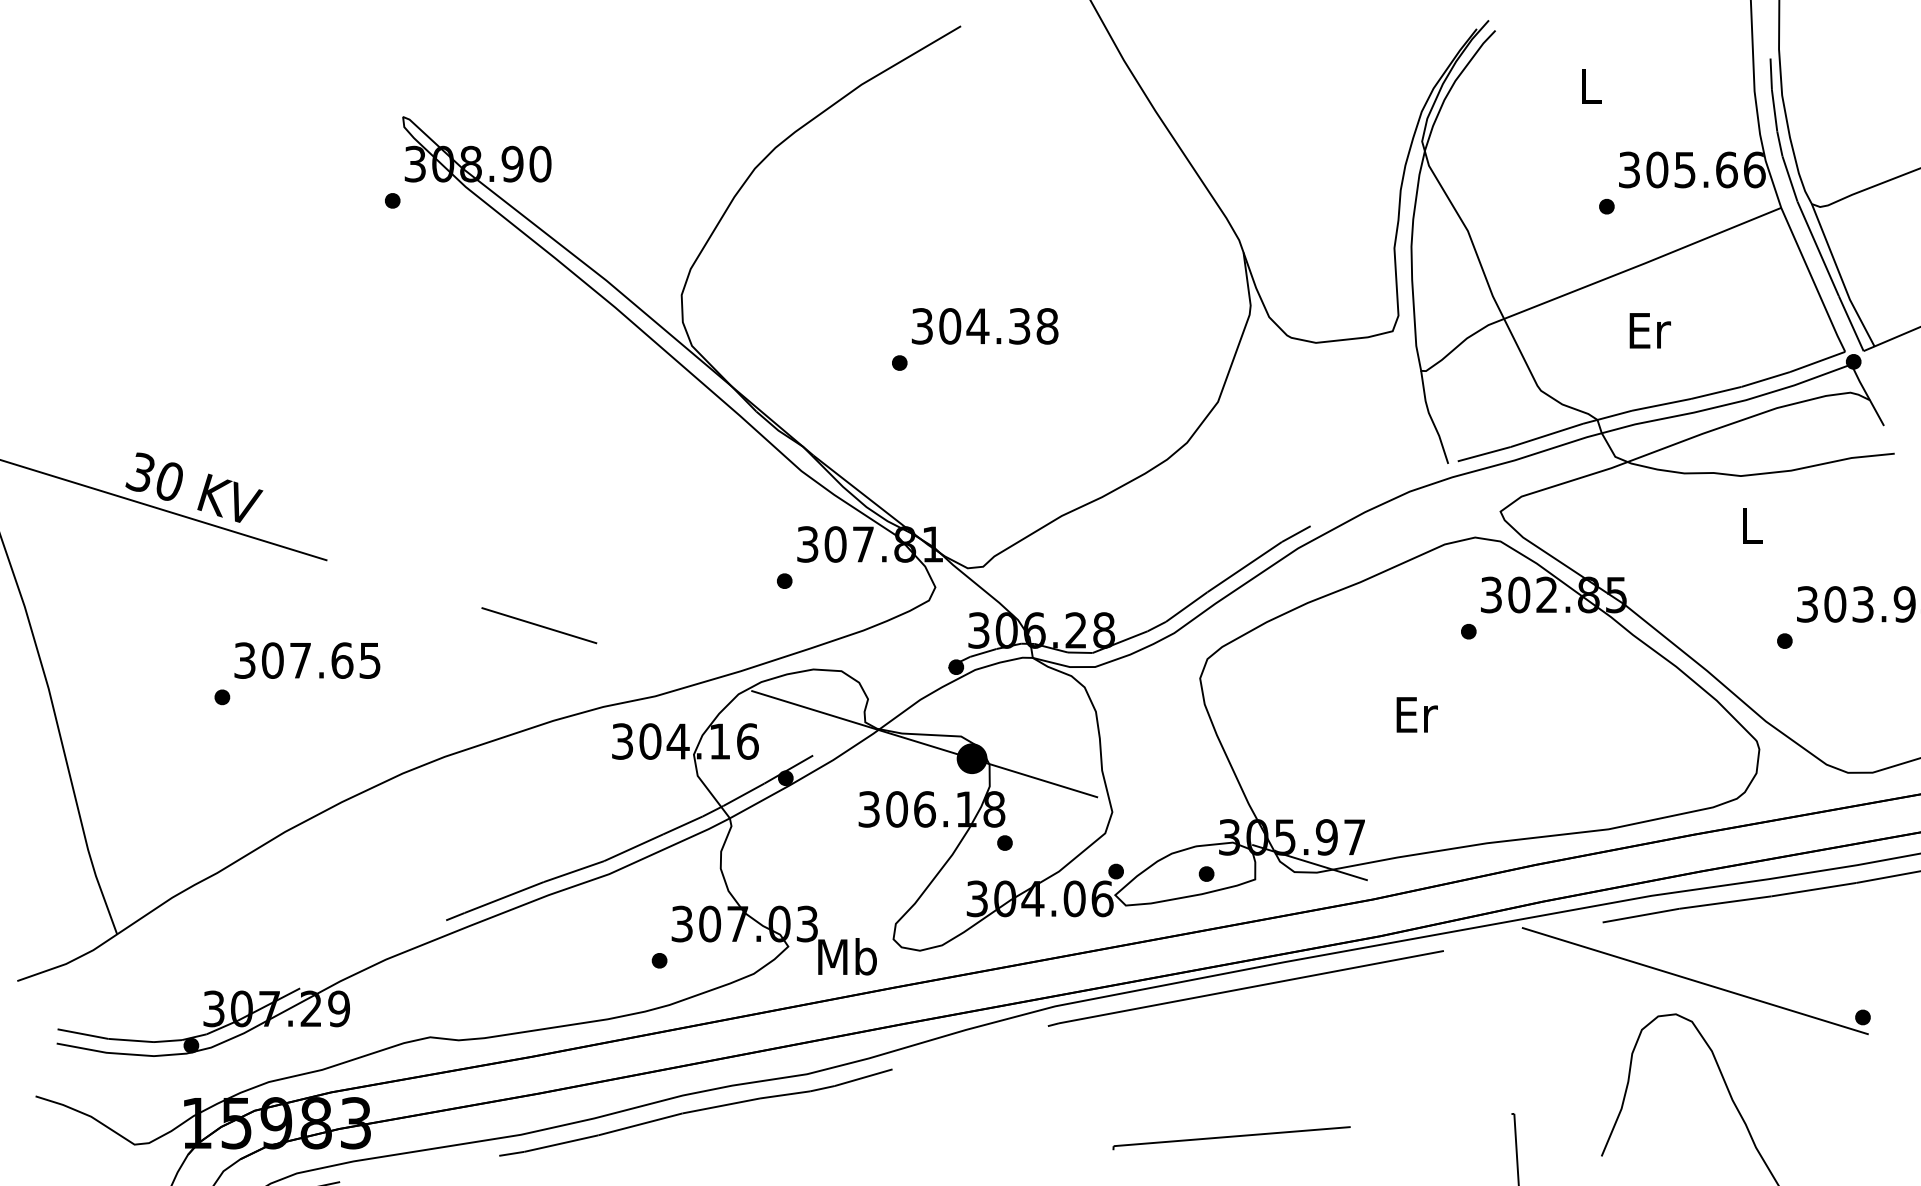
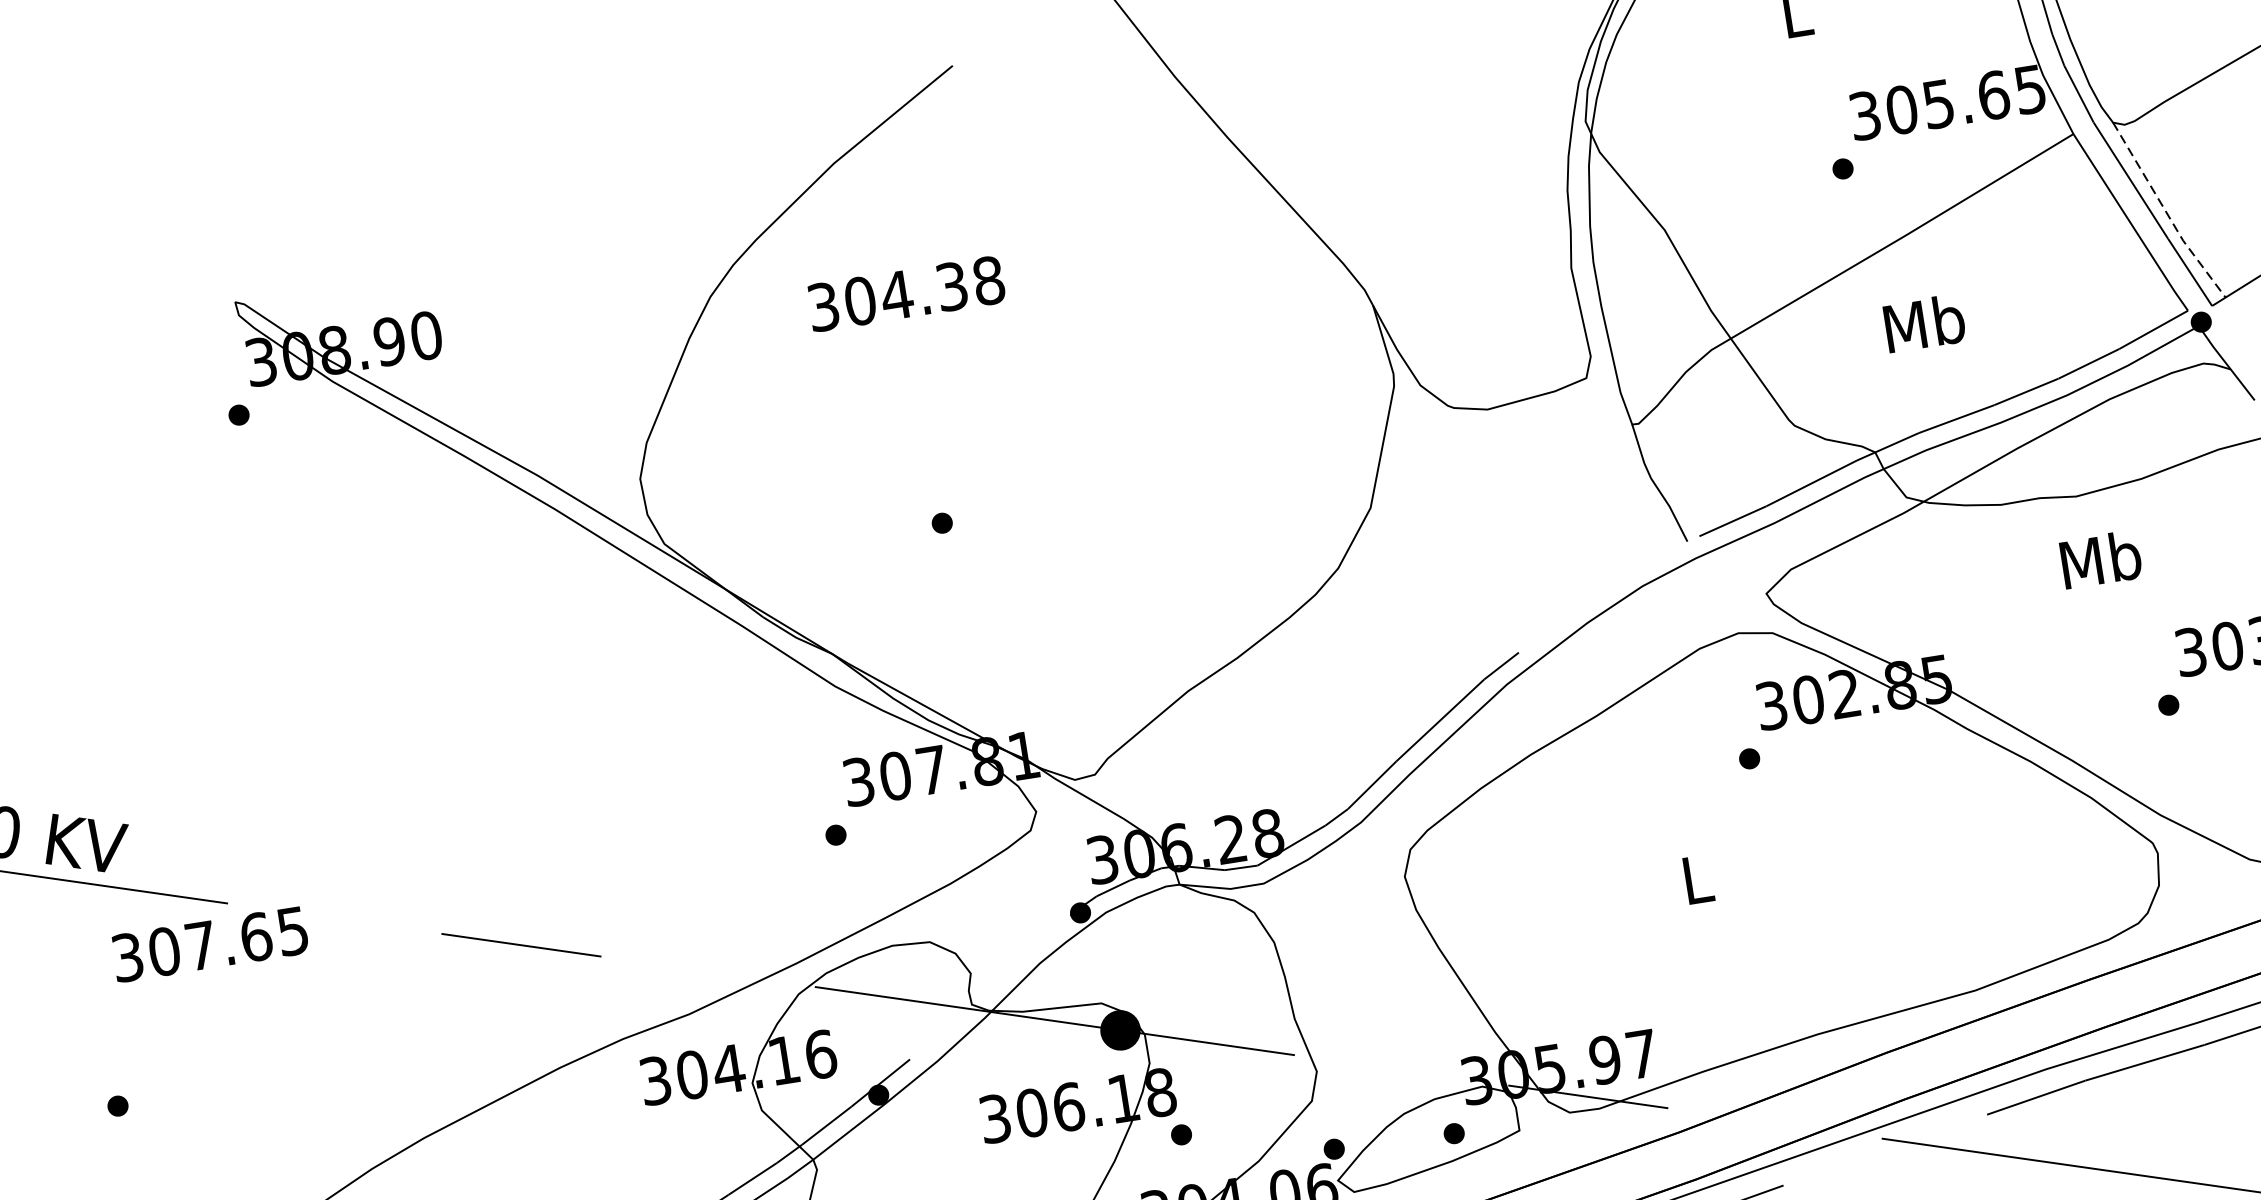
text: (1754, 169) -> (2030, 89), 305.66 -> 305.65
line: (1841, 277) -> (2167, 213), solid -> dashed
text: (984, 326) -> (905, 294), moved
text: (1648, 330) -> (1923, 323), Er -> Mb
text: (1751, 525) -> (2100, 559), L -> Mb
text: (307, 660) -> (210, 944), moved
text: (1416, 714) -> (1697, 879), Er -> L

